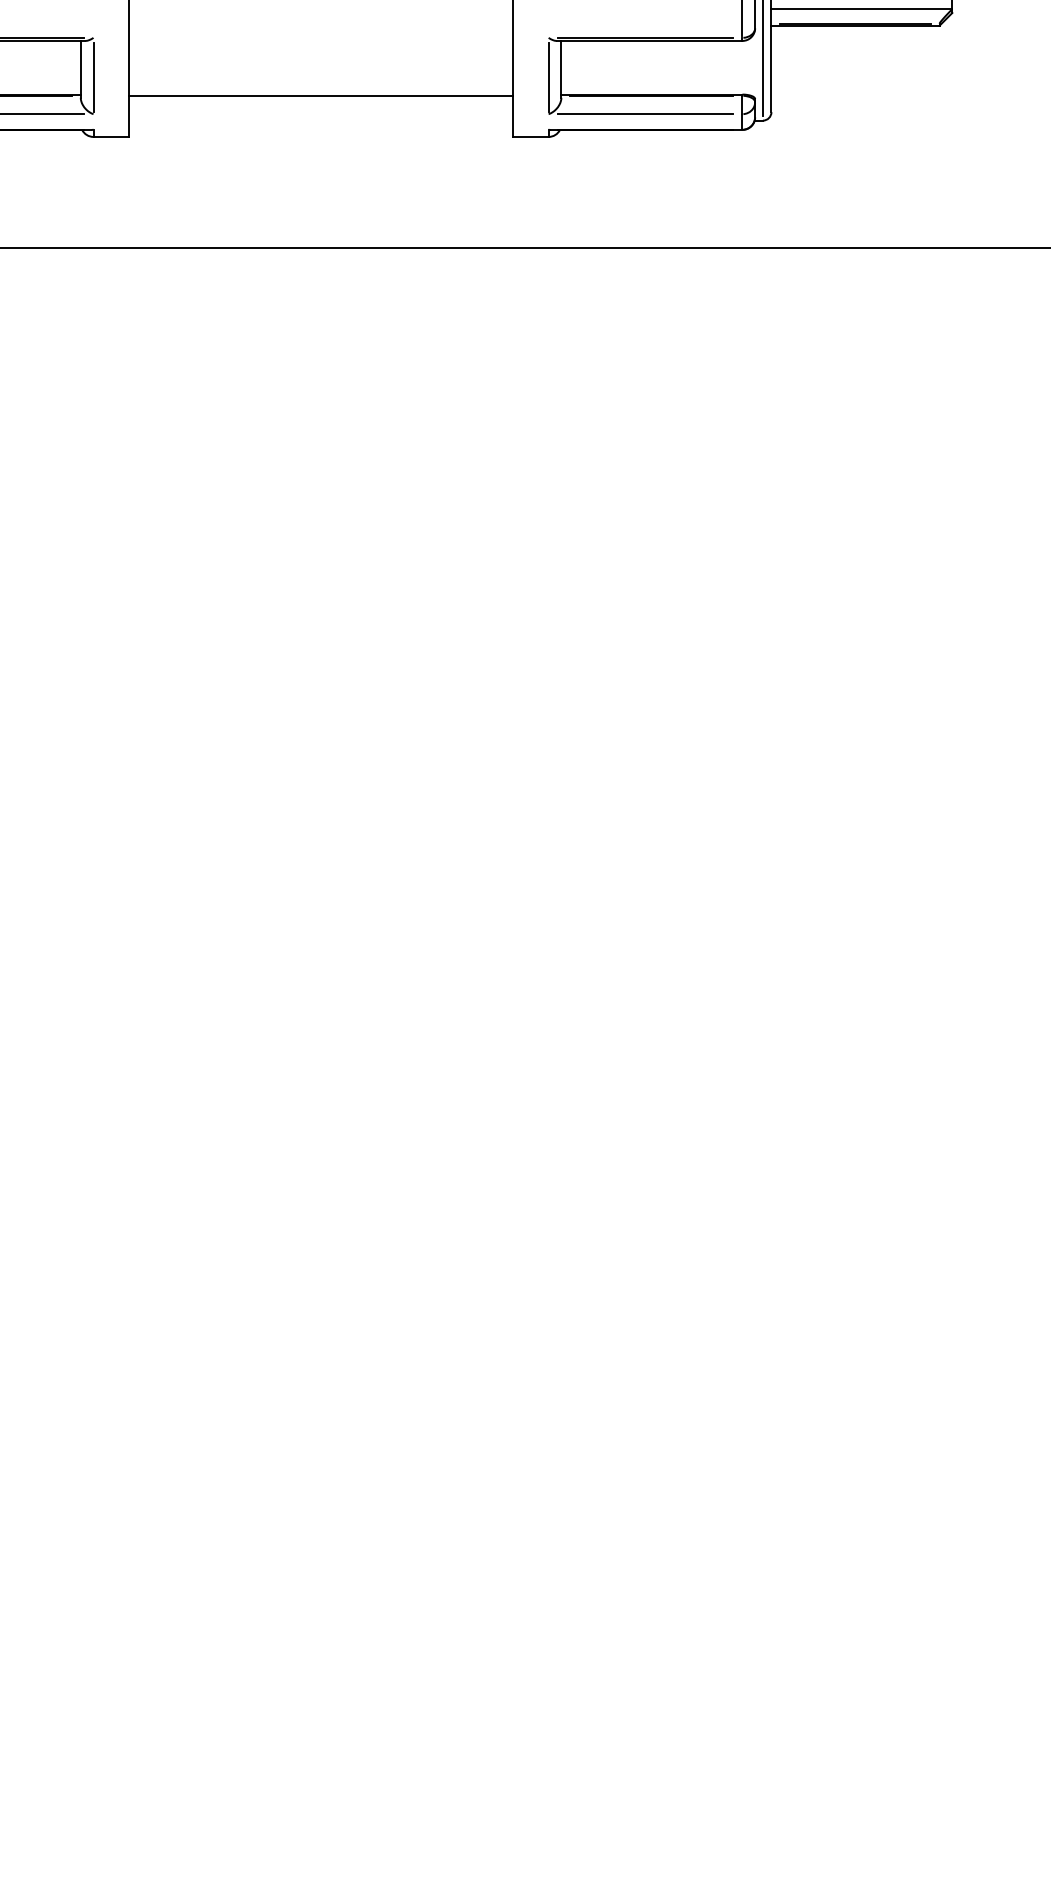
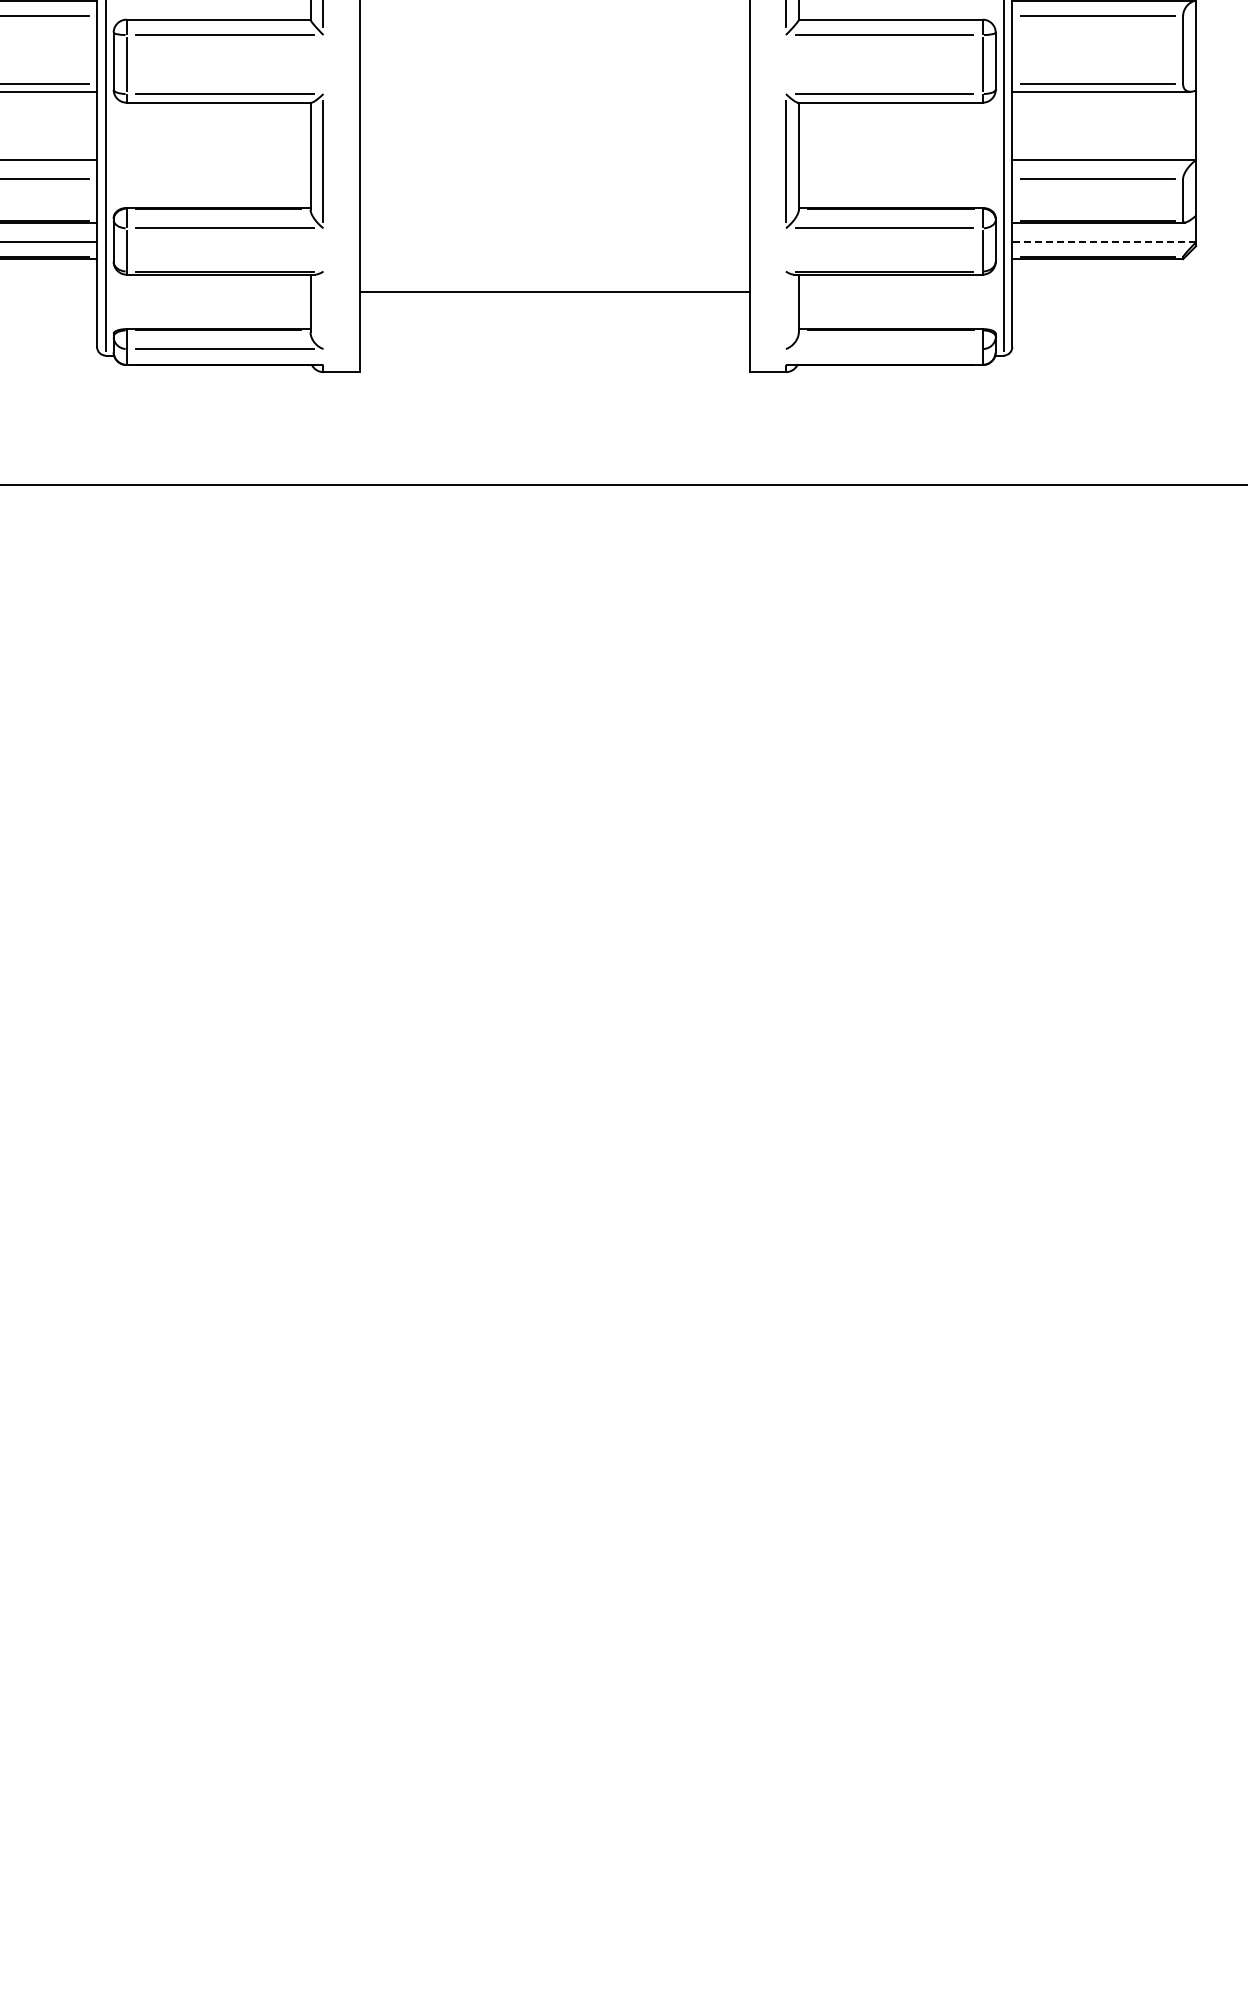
line: (862, 9) -> (1104, 242), solid -> dashed
line: (93, 77) -> (323, 311), removed
line: (548, 77) -> (785, 311), removed
line: (320, 95) -> (554, 291), moved
line: (644, 114) -> (883, 349), removed

